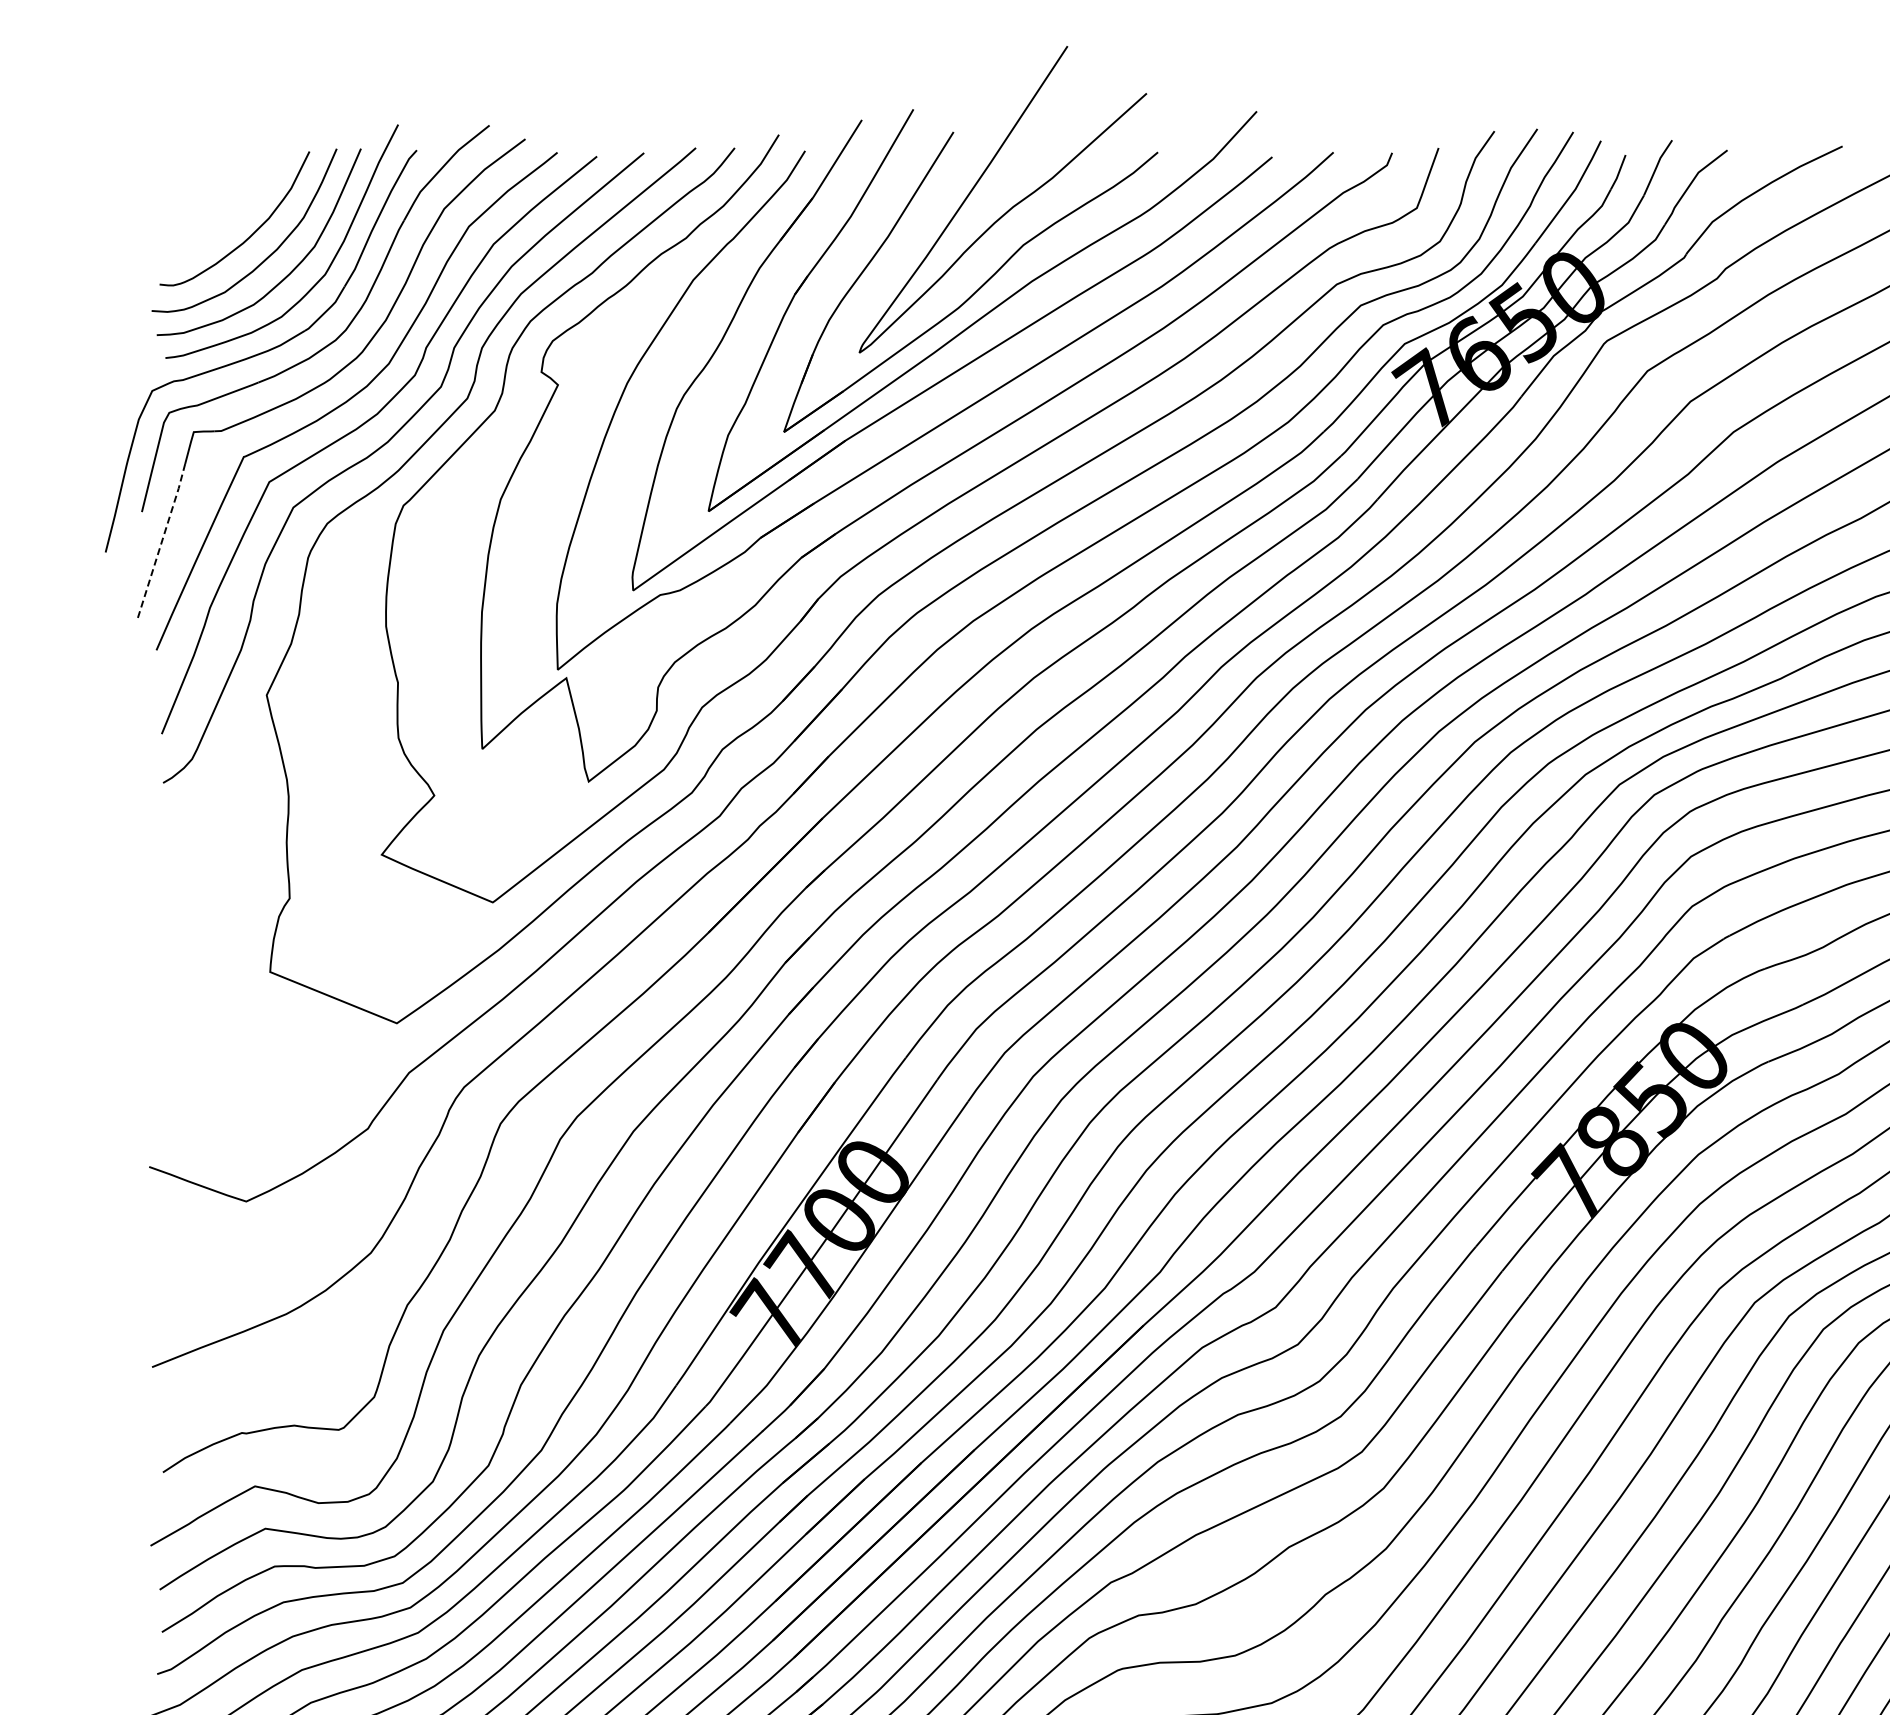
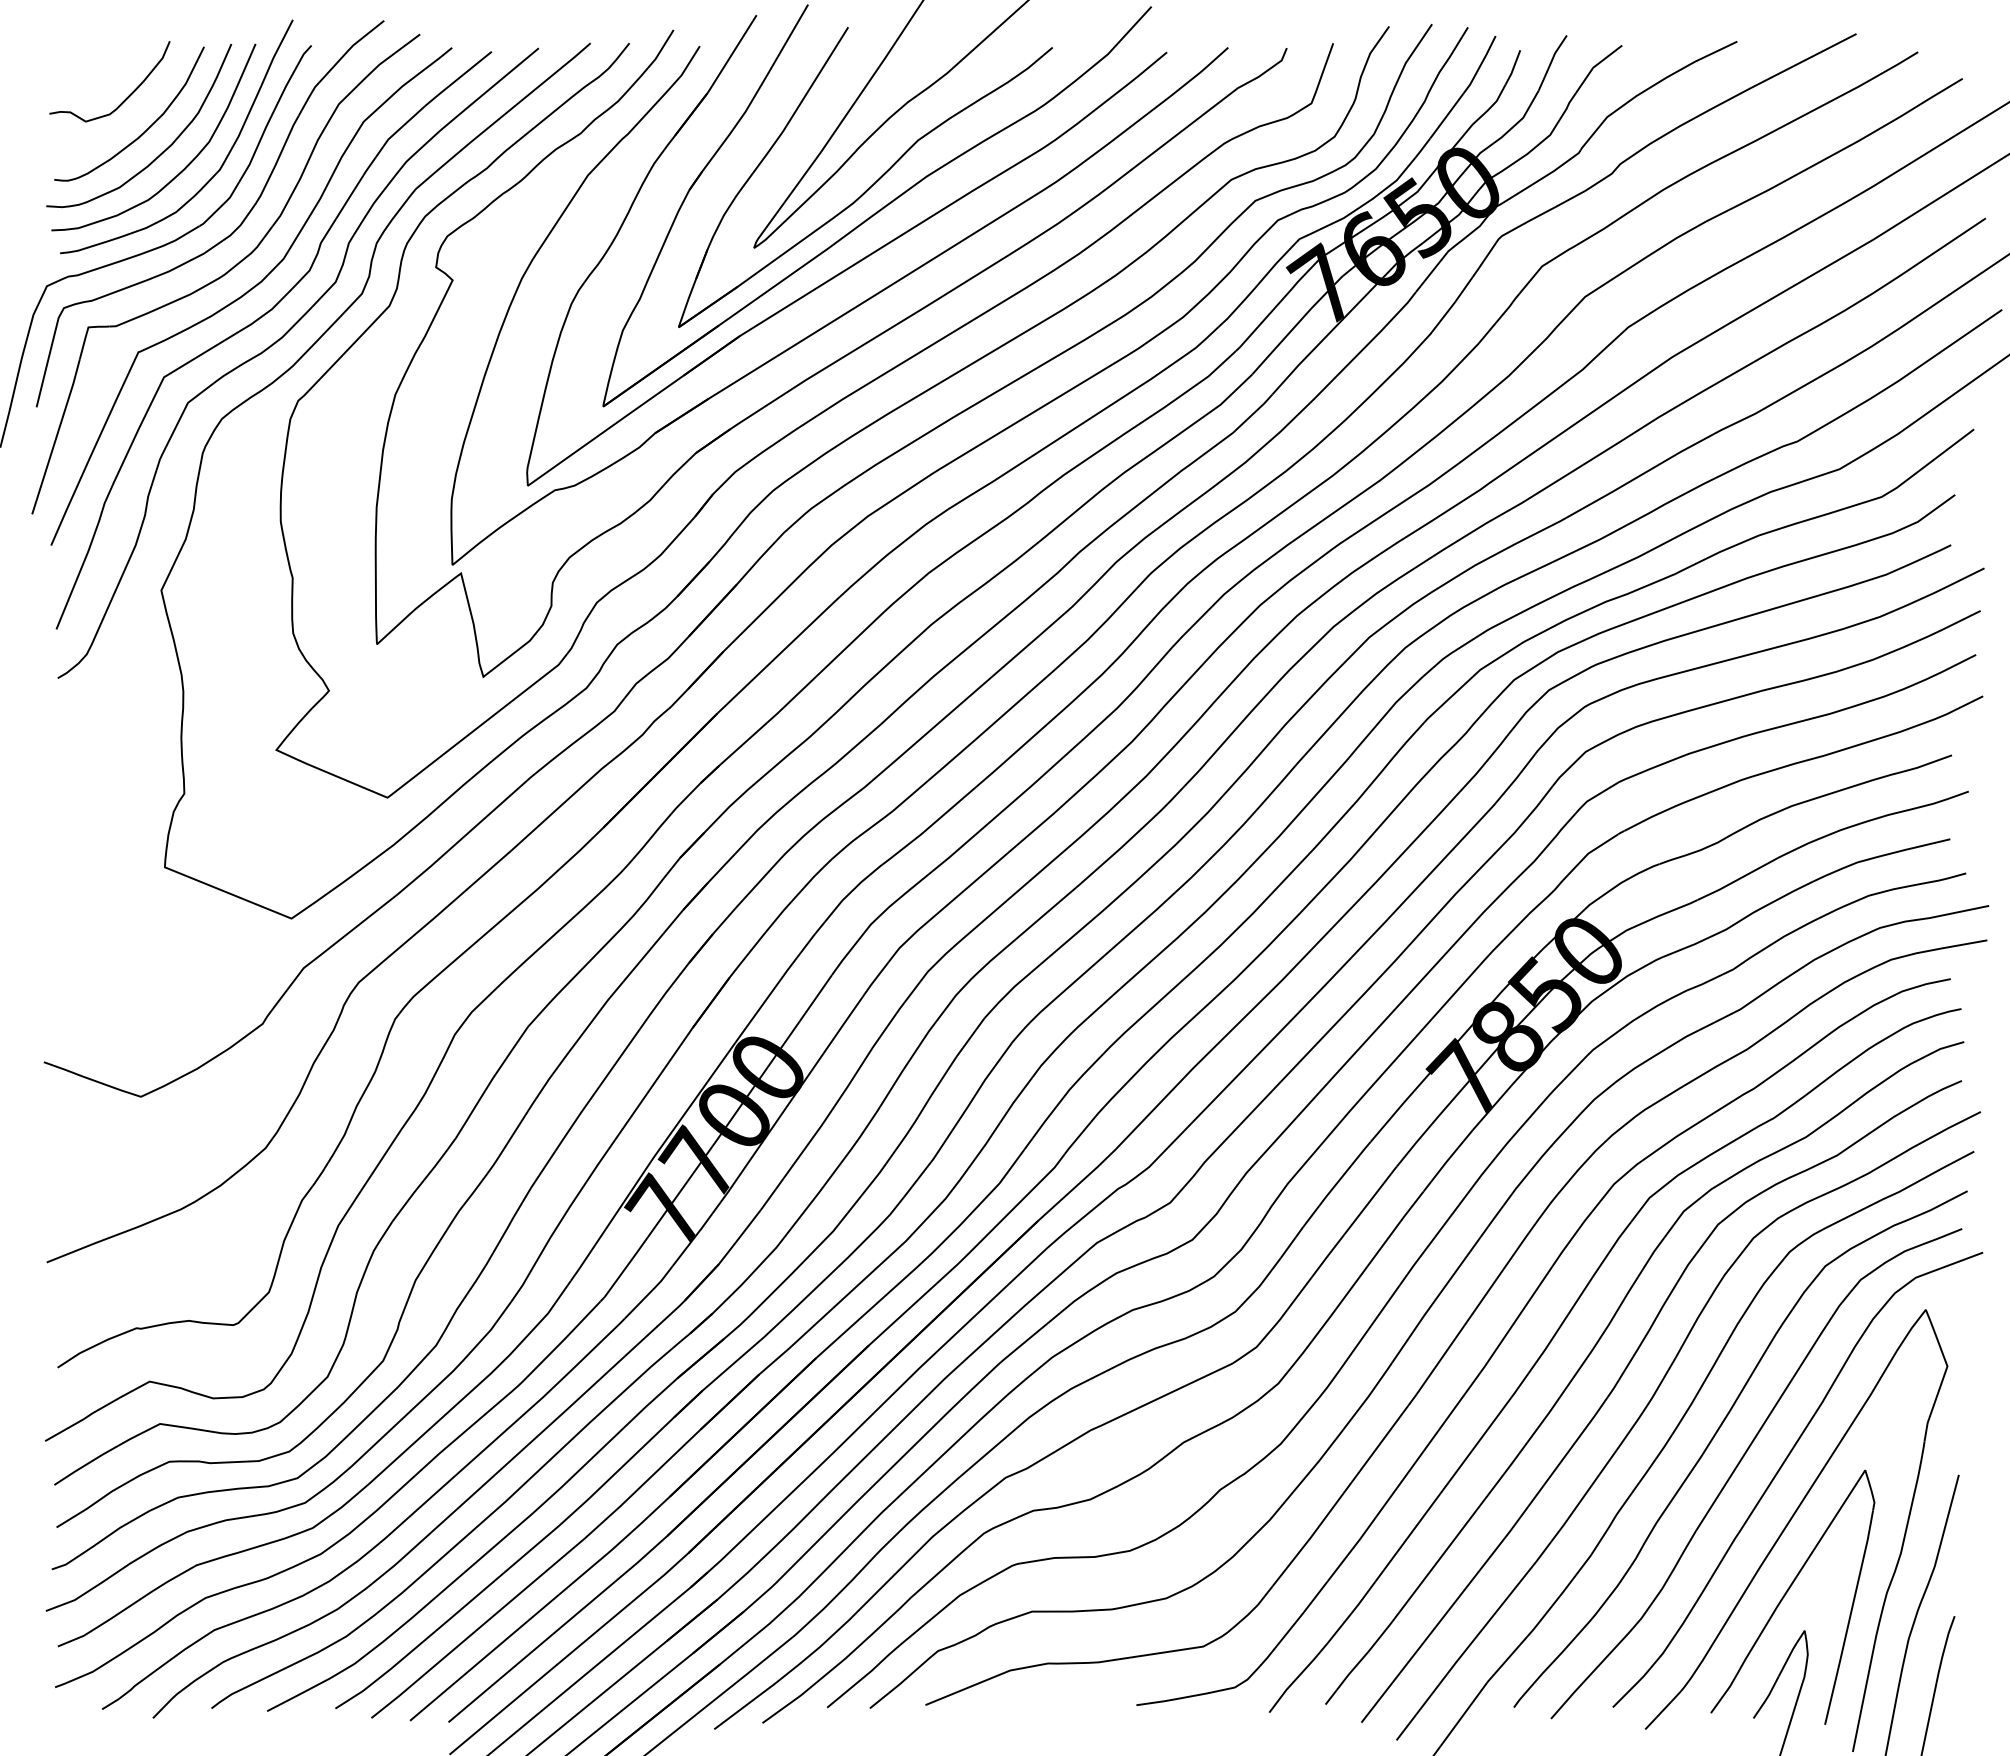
curve: (231, 202) -> (126, 97), added
line: (161, 541) -> (56, 436), dashed -> solid

